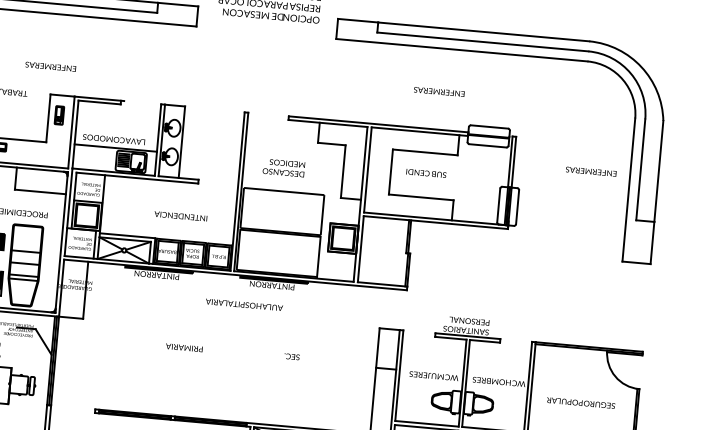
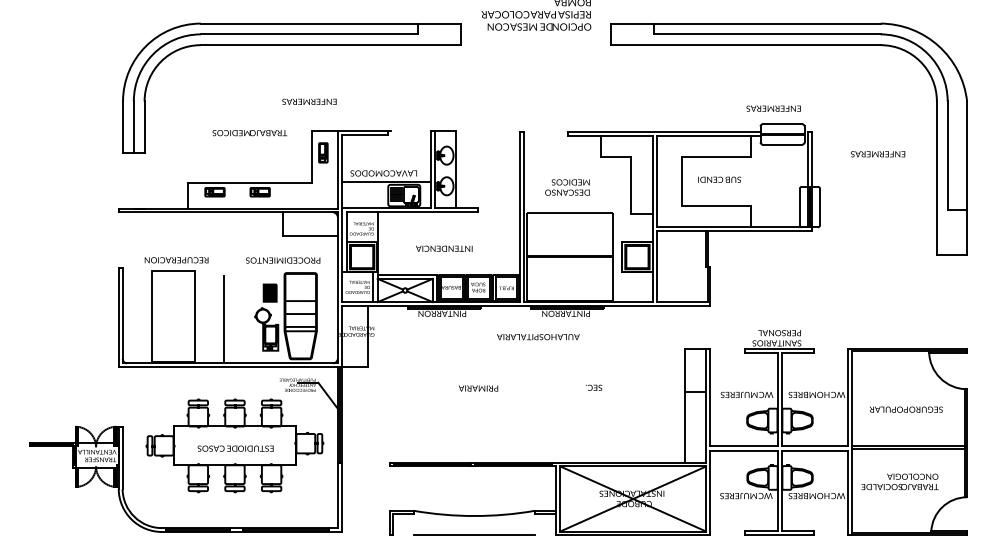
text: (439, 91) -> (773, 108), moved
text: (591, 171) -> (878, 154), moved
text: (181, 216) -> (444, 248), moved

